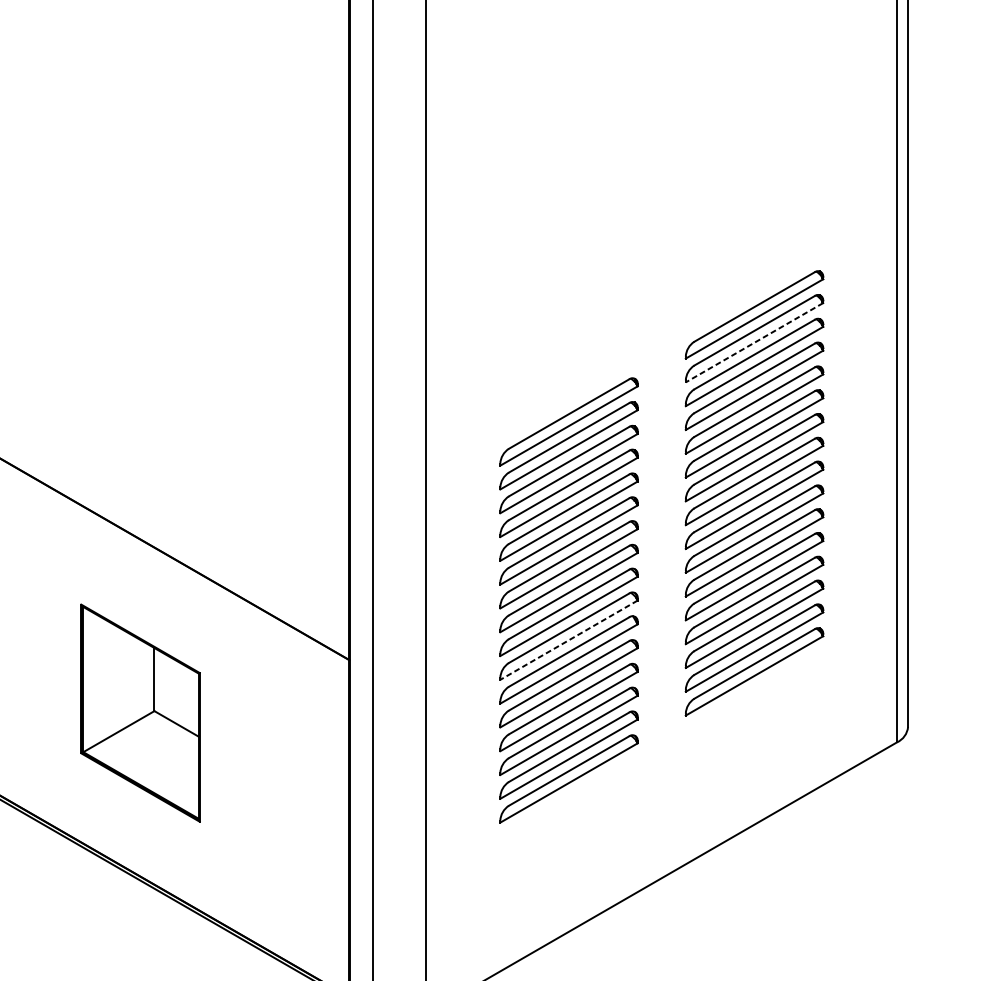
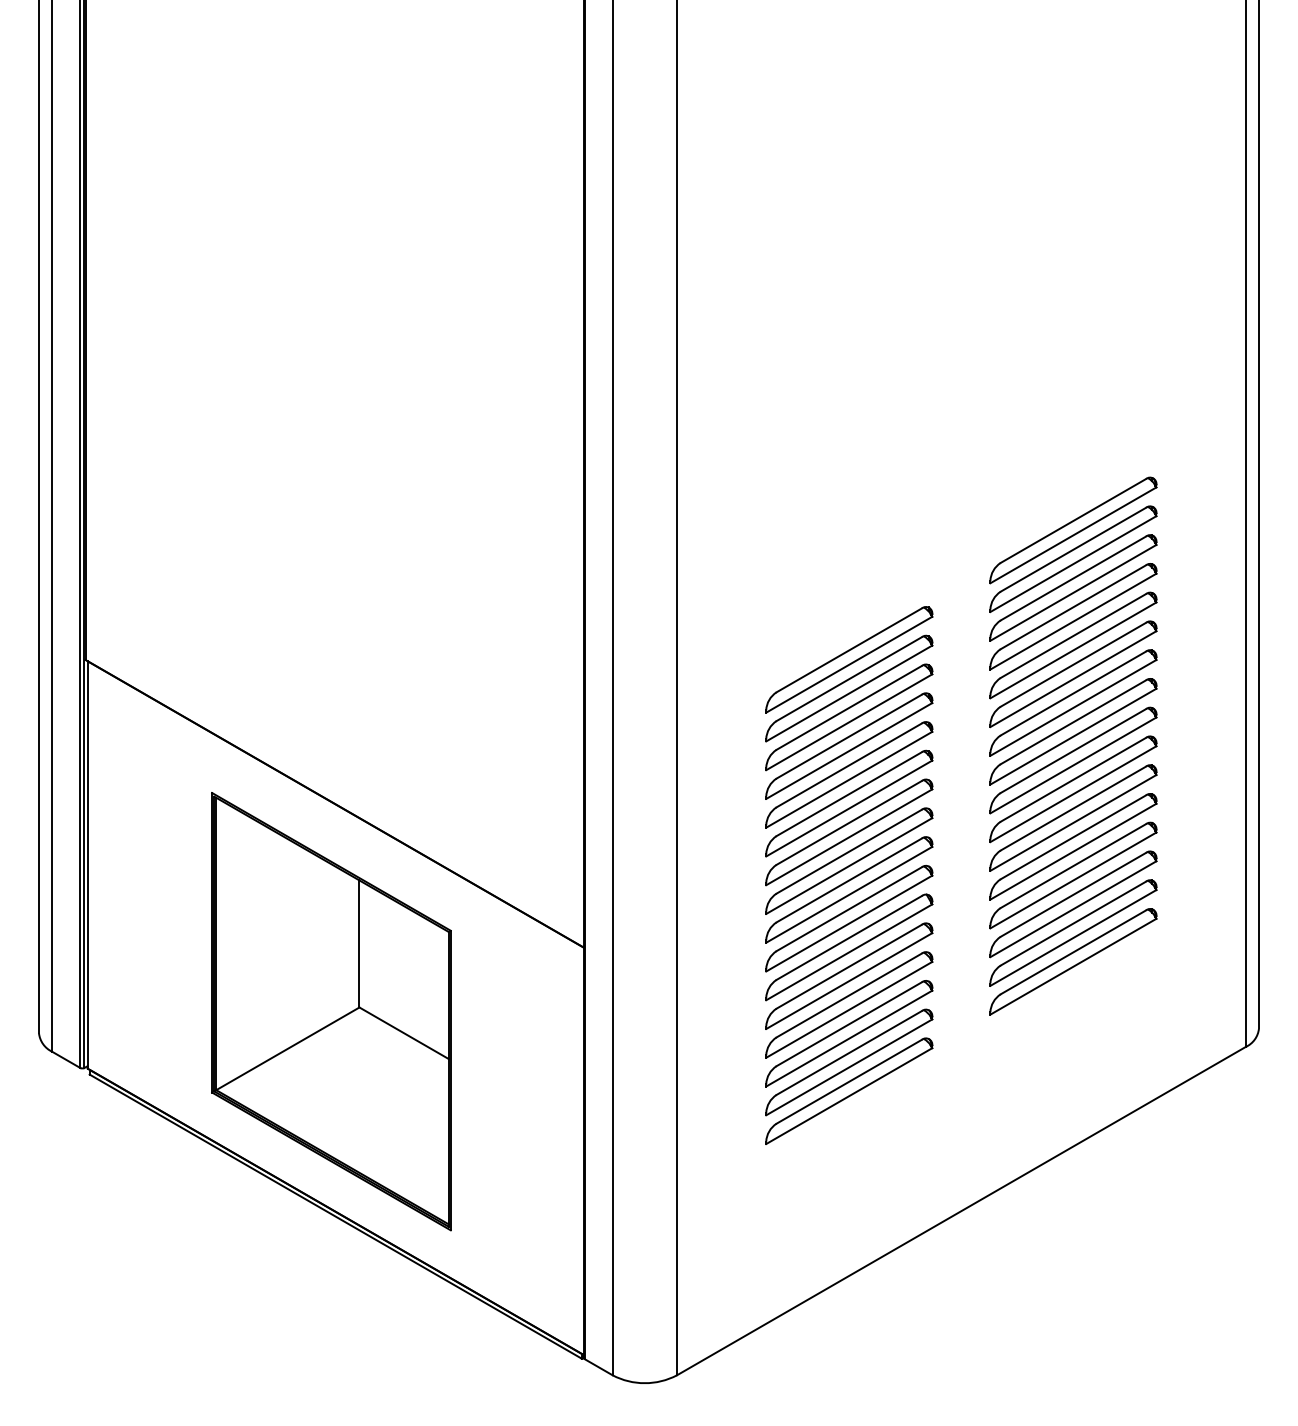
line: (754, 343) -> (1073, 564), dashed -> solid
line: (569, 640) -> (849, 923), dashed -> solid
part: (140, 712) -> (331, 1011), size x1.67

